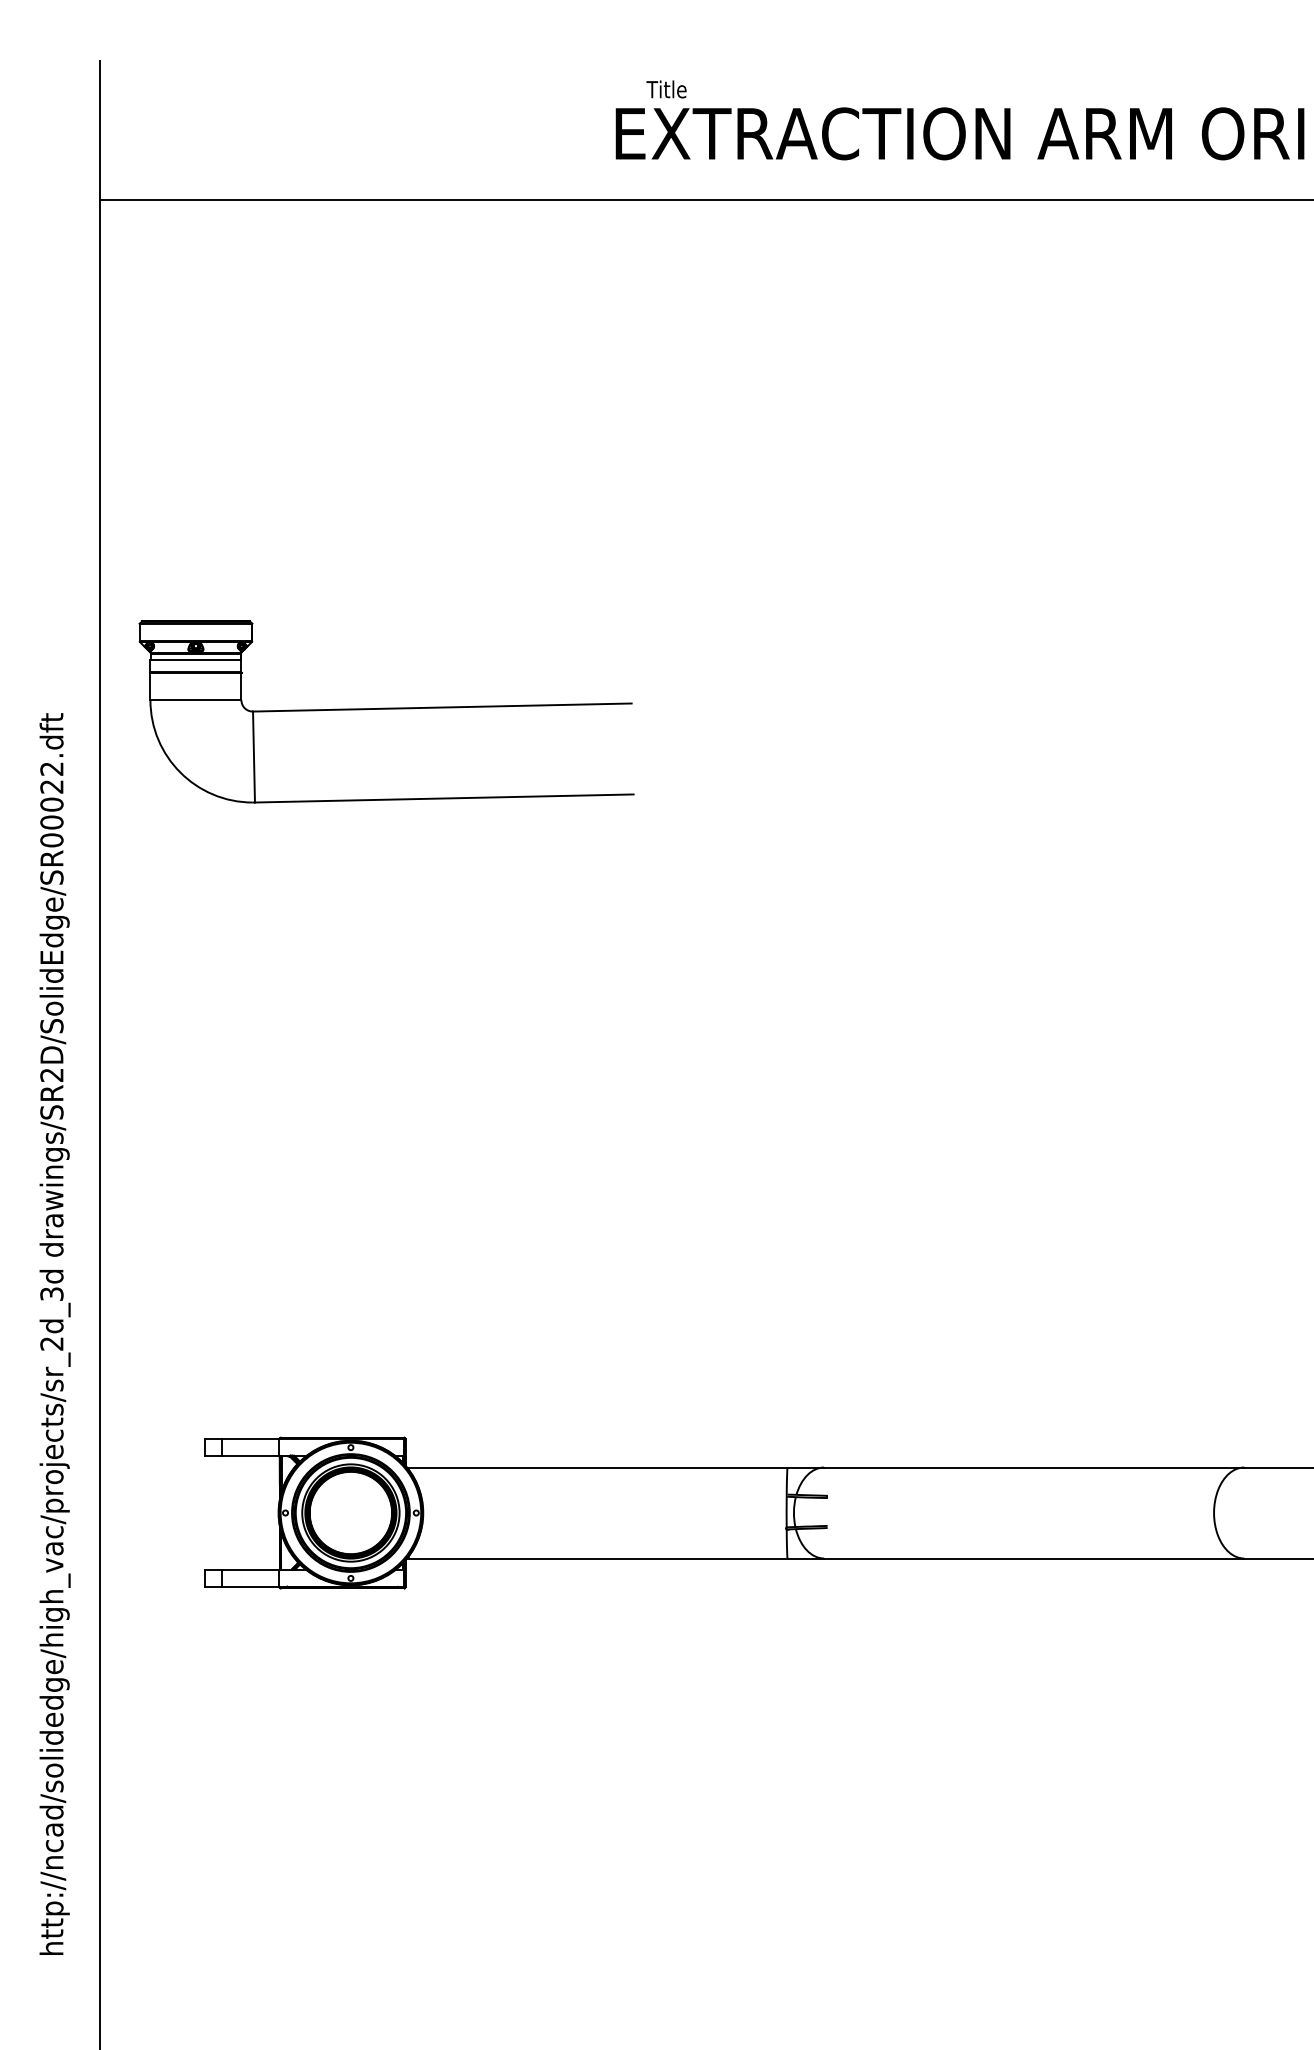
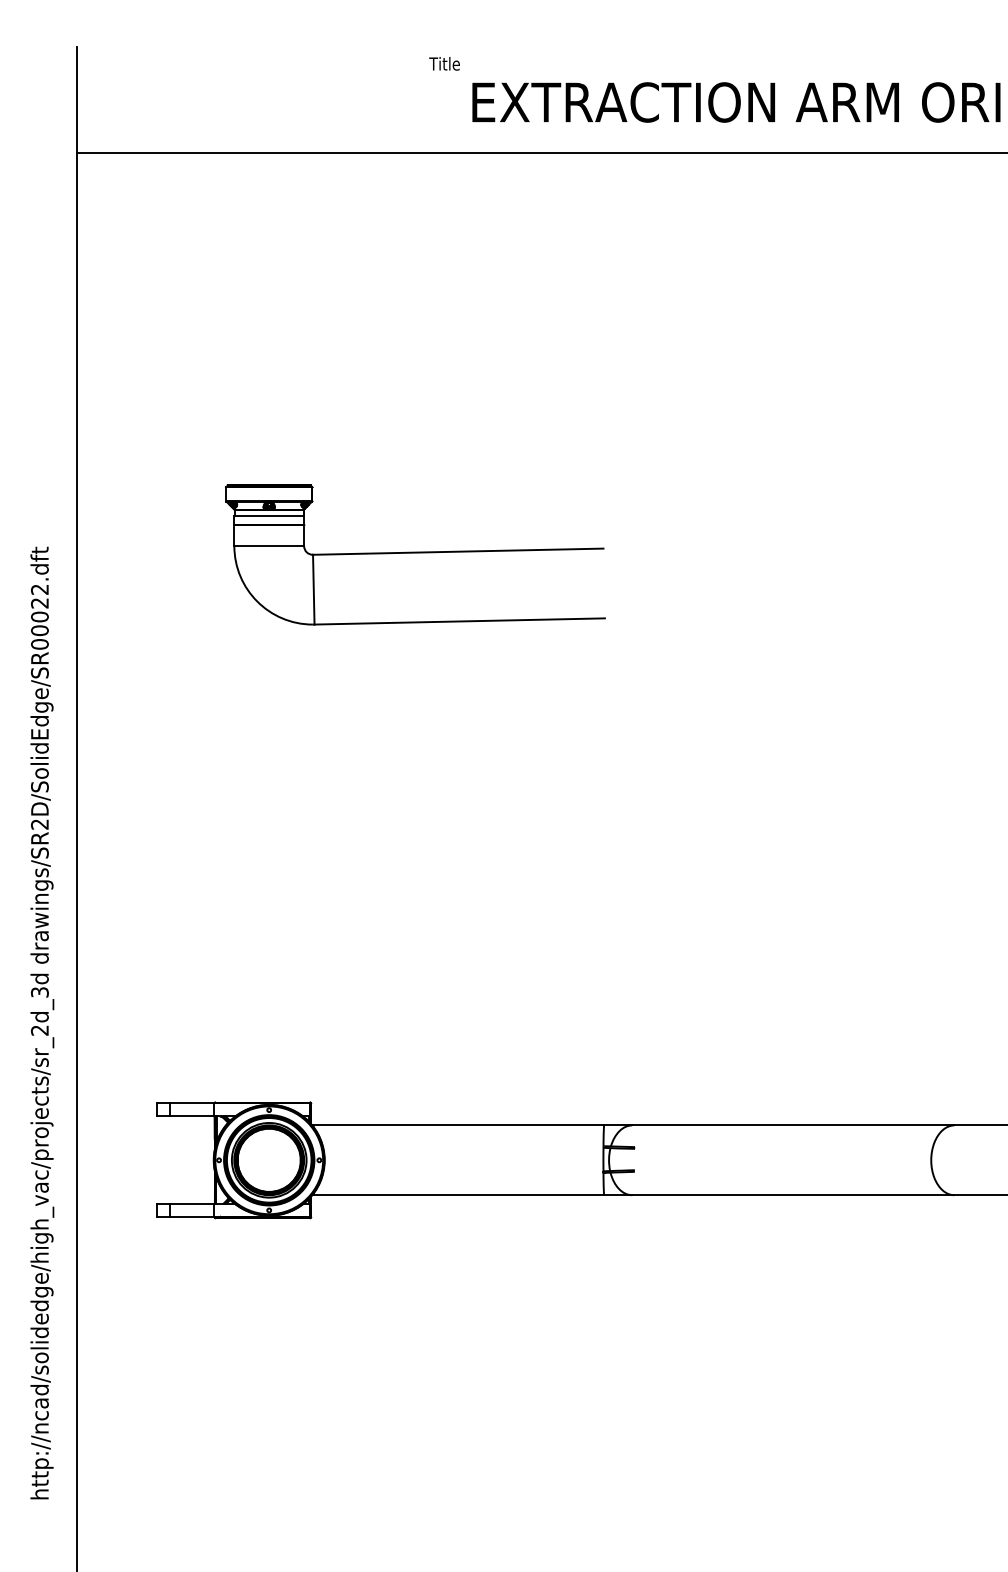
text: (666, 89) -> (444, 63), moved
part: (386, 711) -> (415, 554), moved

